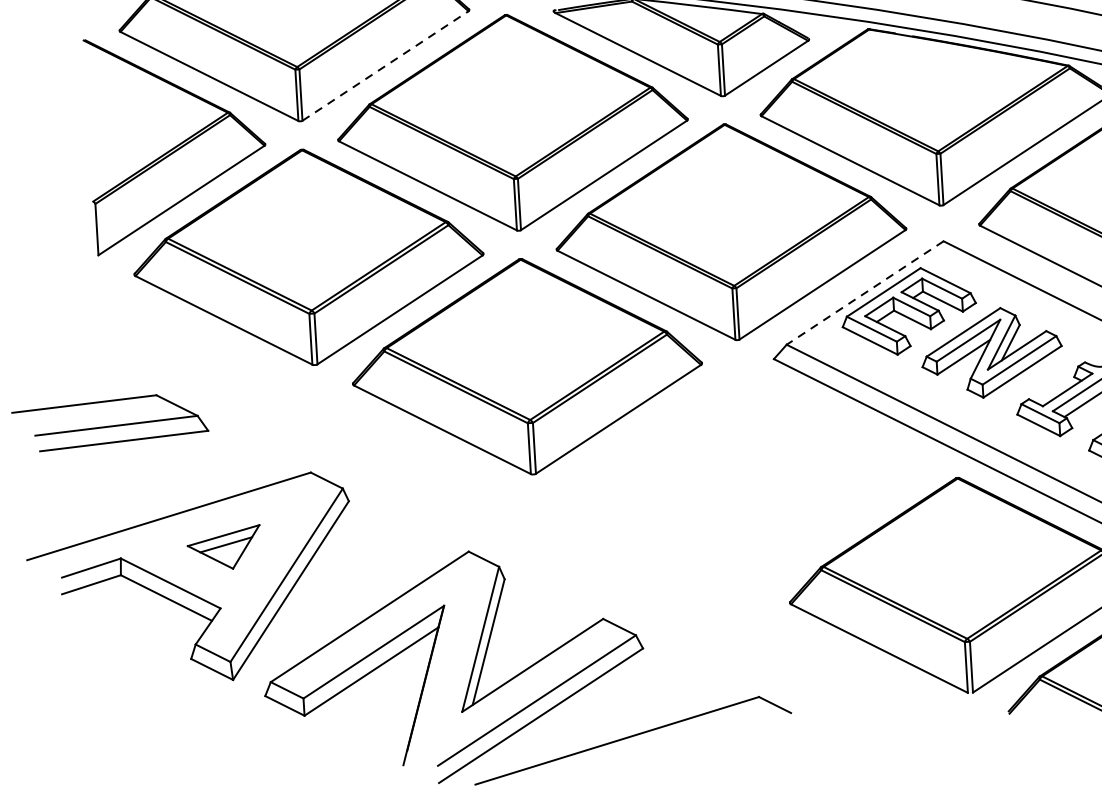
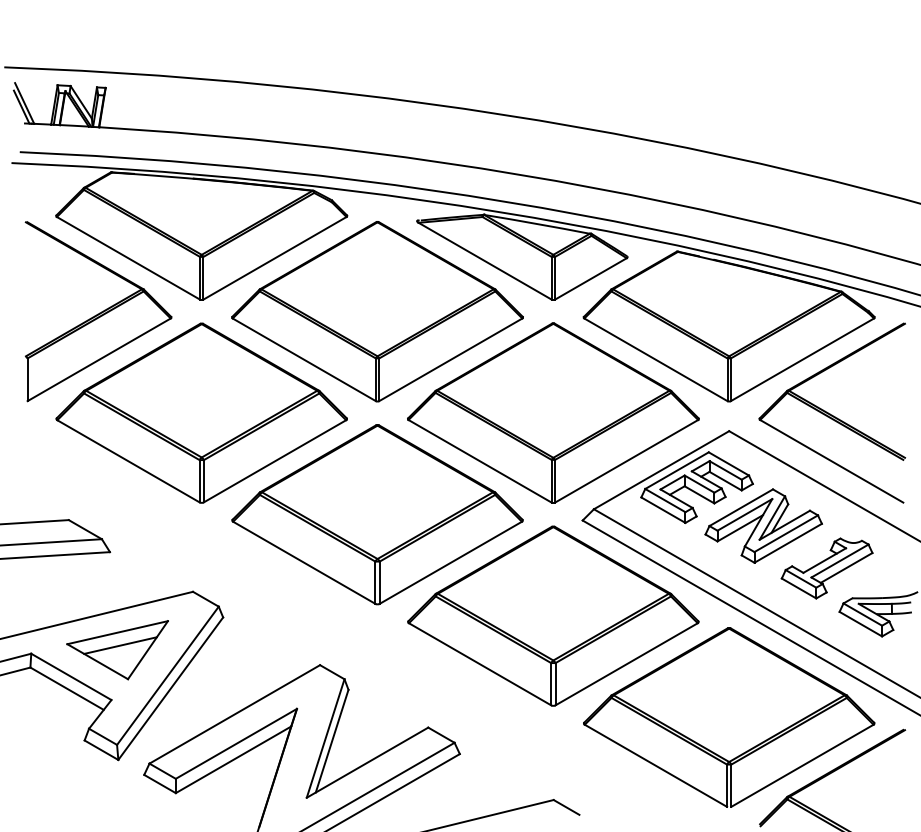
line: (386, 66) -> (275, 258), dashed -> solid
line: (865, 293) -> (661, 470), dashed -> solid
part: (745, 475) -> (553, 615), added
part: (224, 548) -> (117, 650), size x1.67

